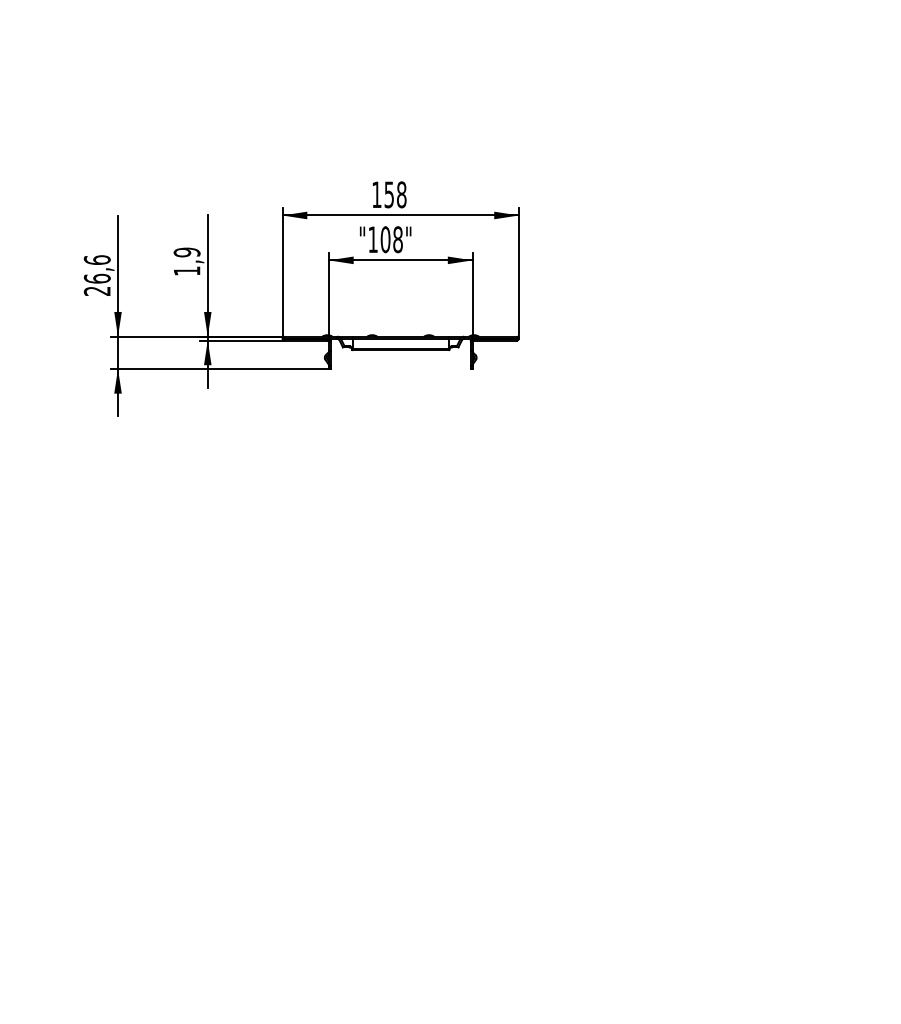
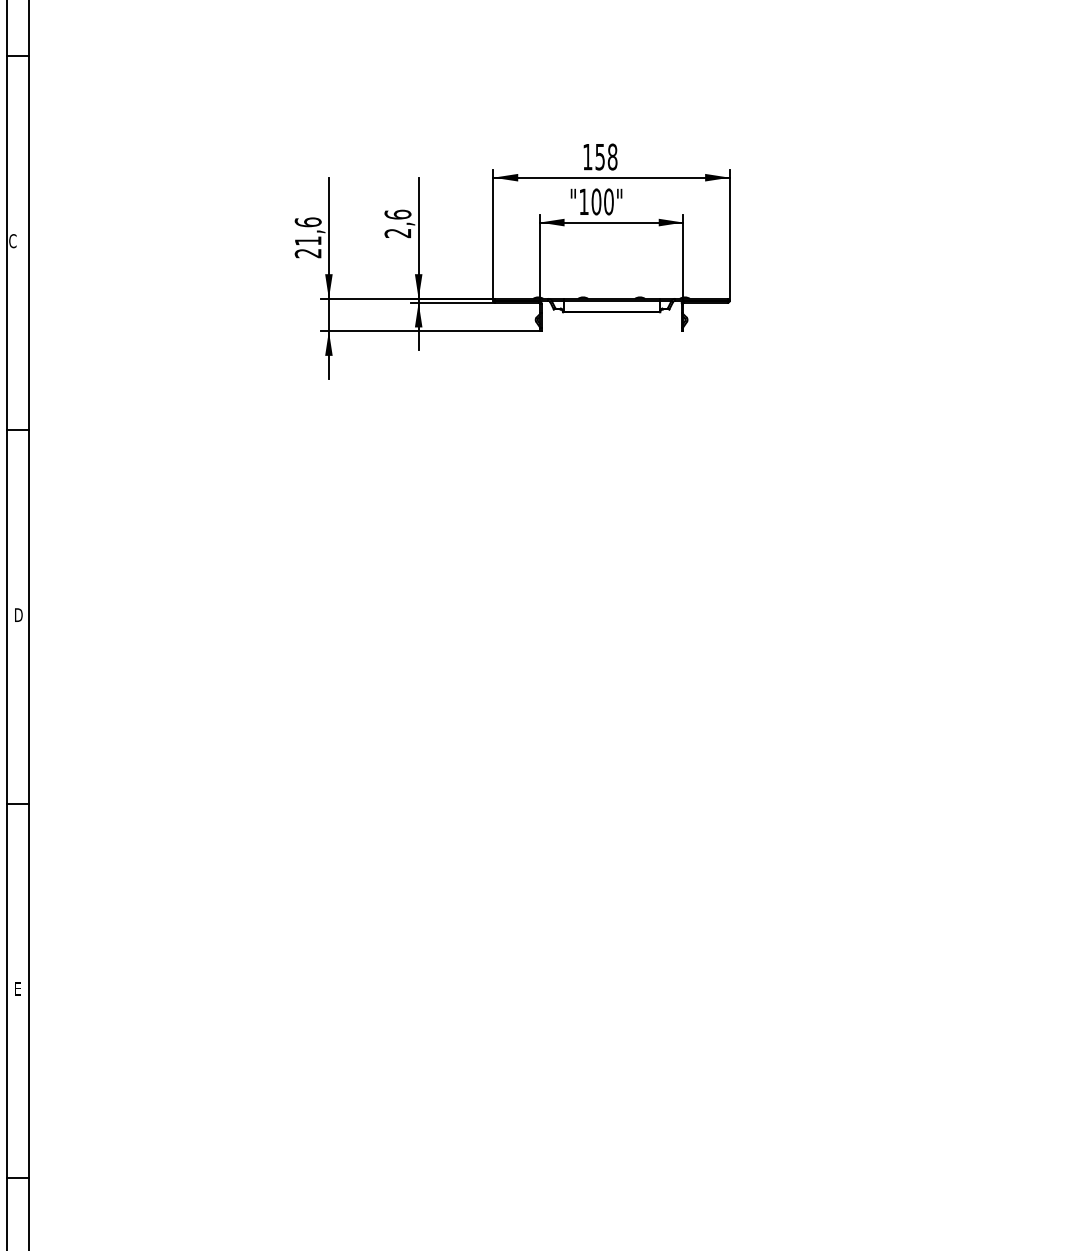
text: (397, 239) -> (608, 201), "108" -> "100"
text: (186, 261) -> (397, 223), 1,9 -> 2,6
text: (96, 278) -> (307, 240), 26,6 -> 21,6

